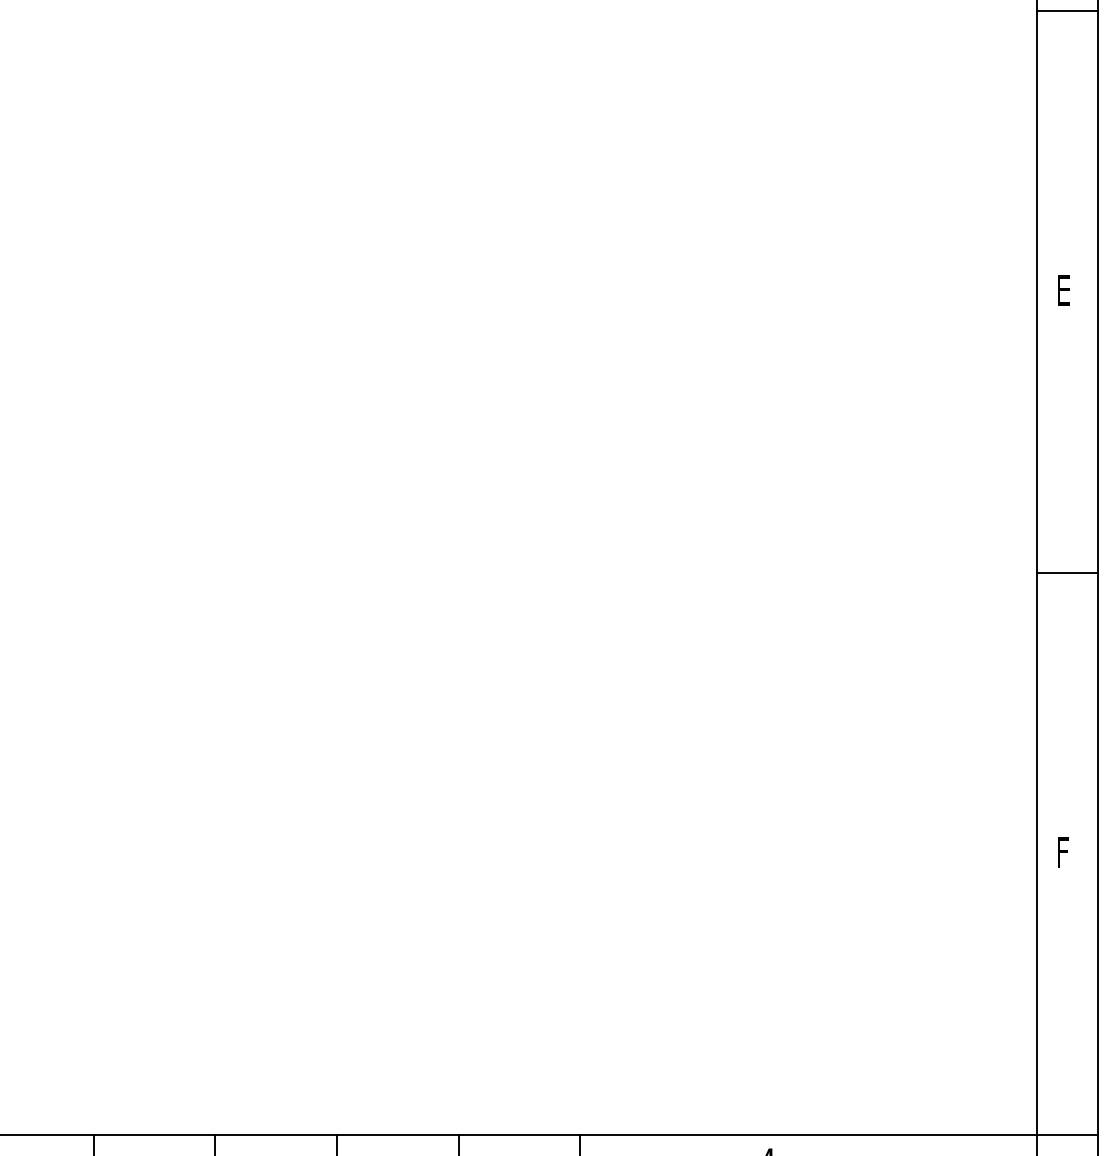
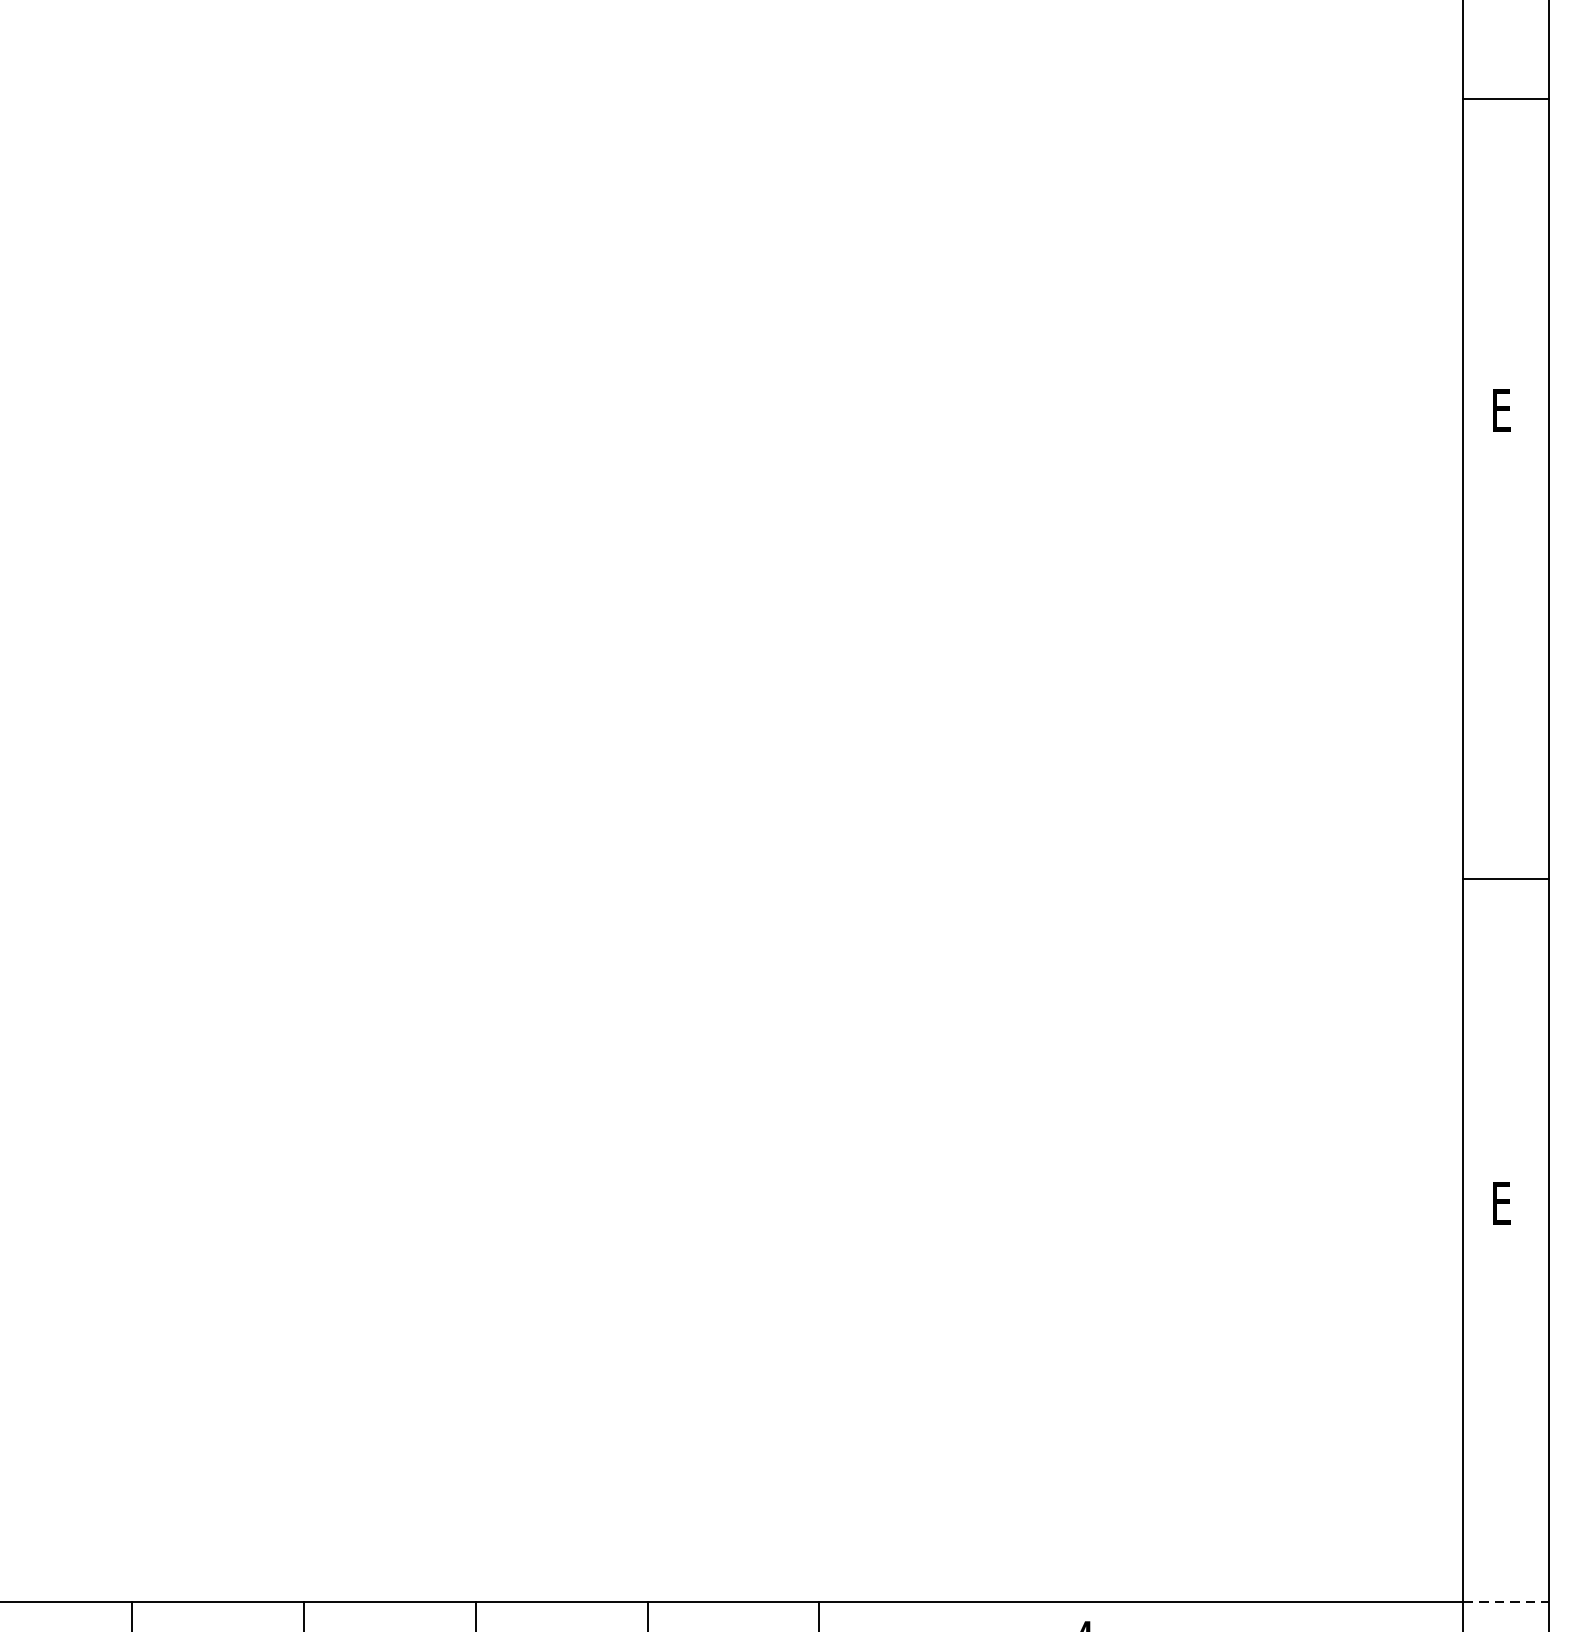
line: (1066, 11) -> (1505, 99), moved
line: (1066, 572) -> (1505, 878), moved
text: (1064, 852) -> (1502, 1203), F -> E
line: (1067, 1134) -> (1506, 1601), solid -> dashed

